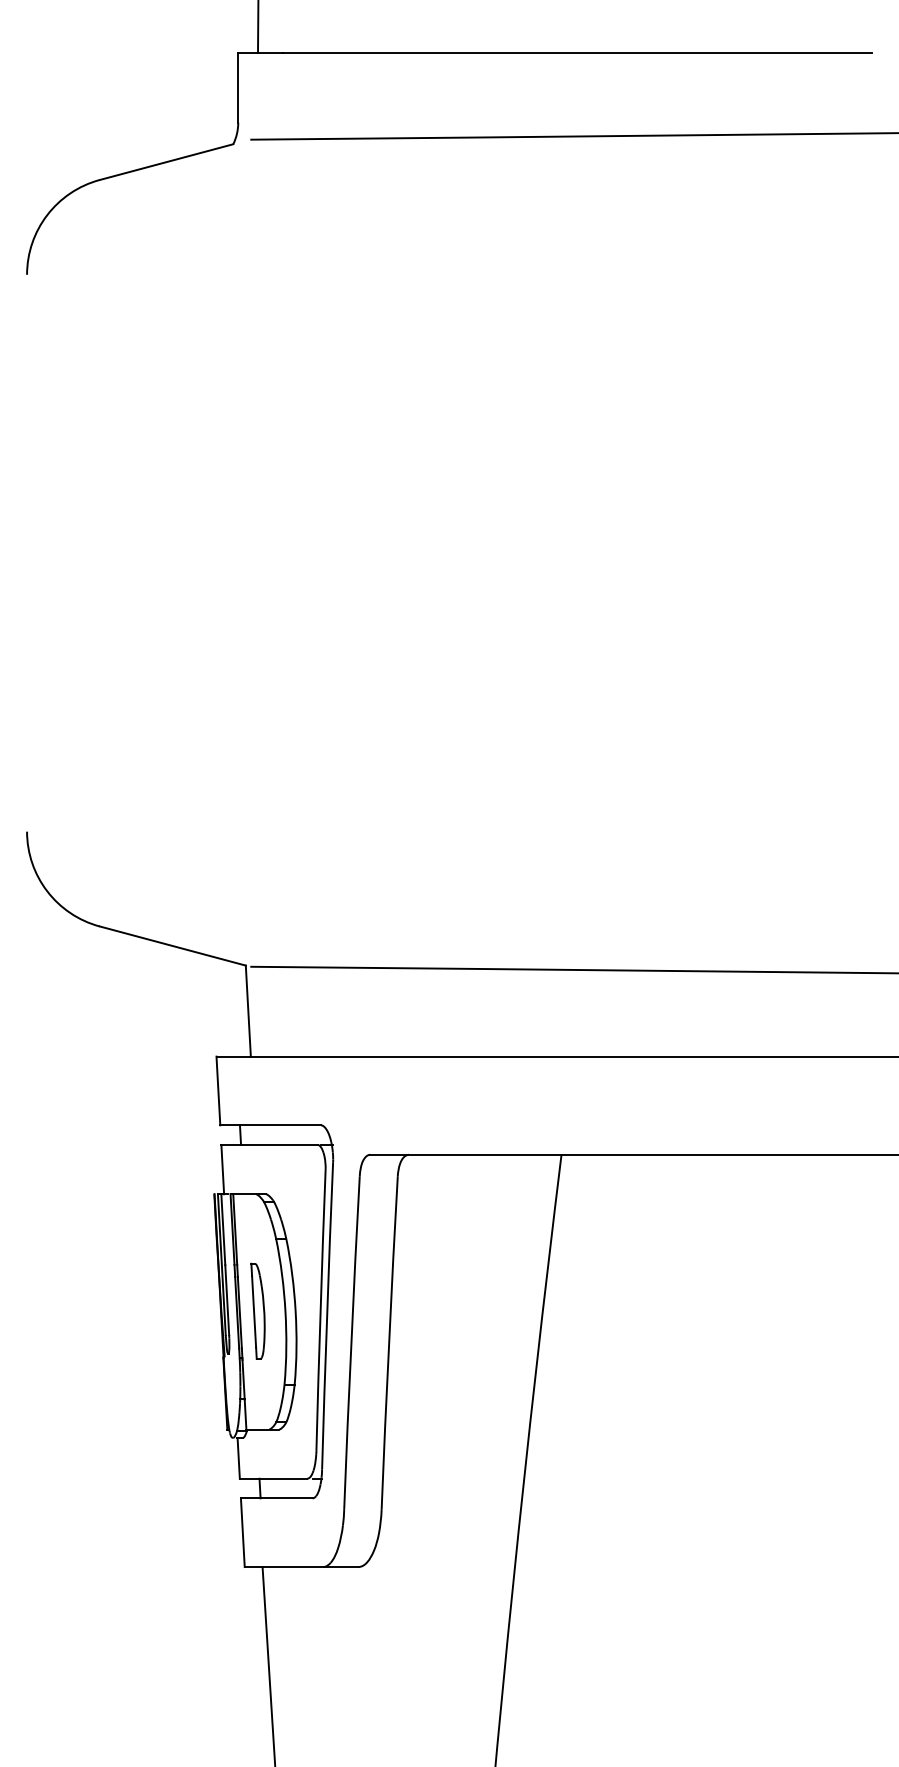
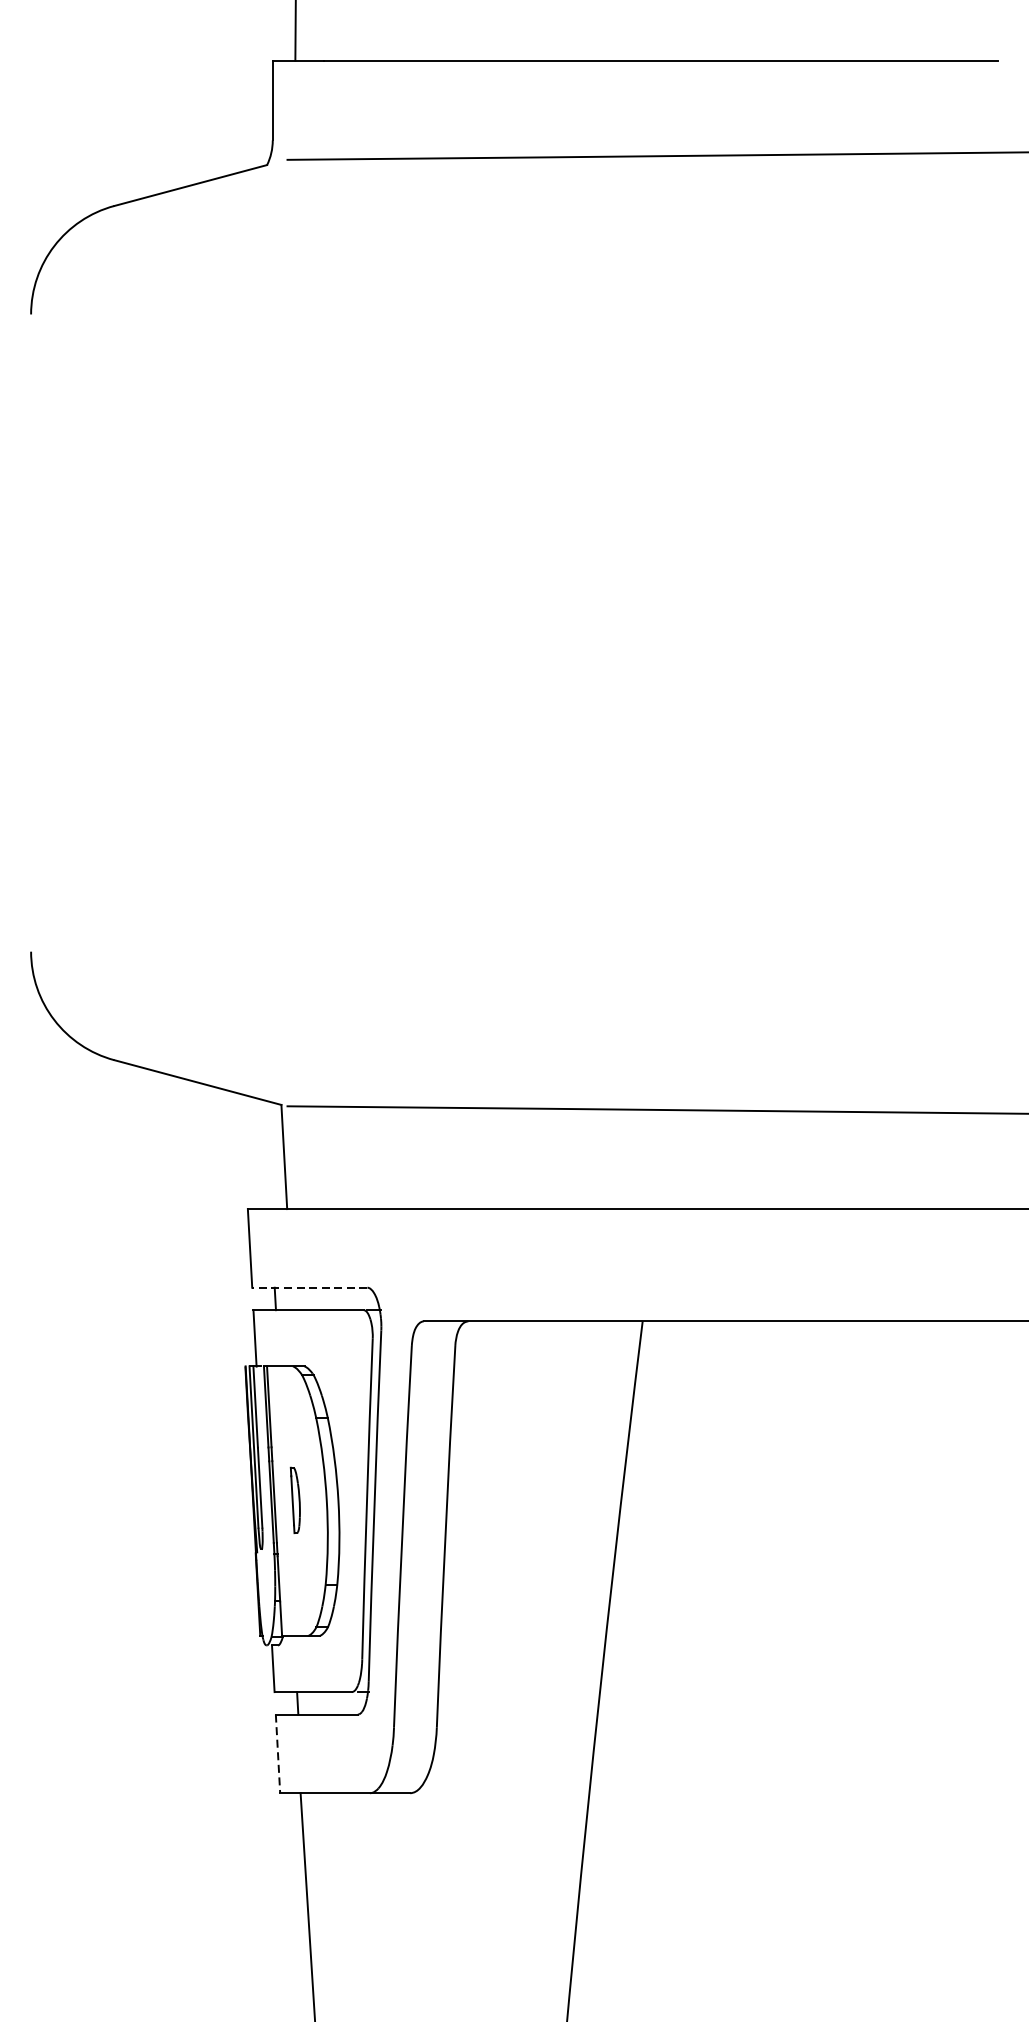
line: (270, 1125) -> (309, 1287), solid -> dashed
part: (257, 1310) -> (294, 1499), size x0.6
line: (242, 1533) -> (277, 1754), solid -> dashed

